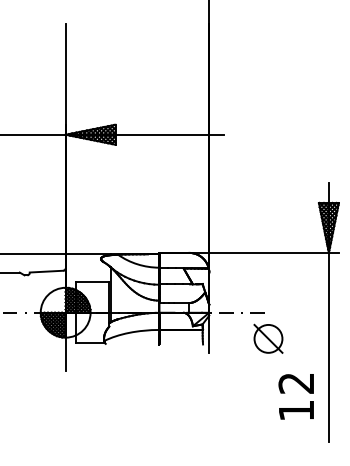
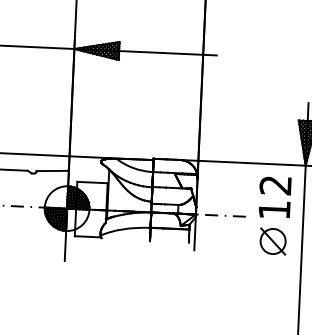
part: (268, 338) -> (273, 241), moved
text: (295, 396) -> (274, 197), moved

